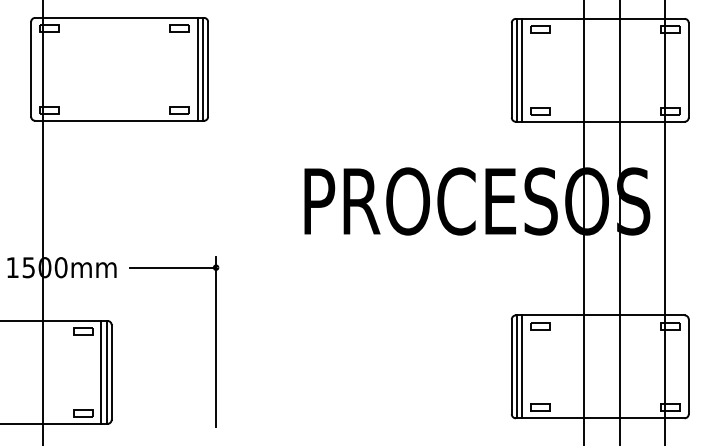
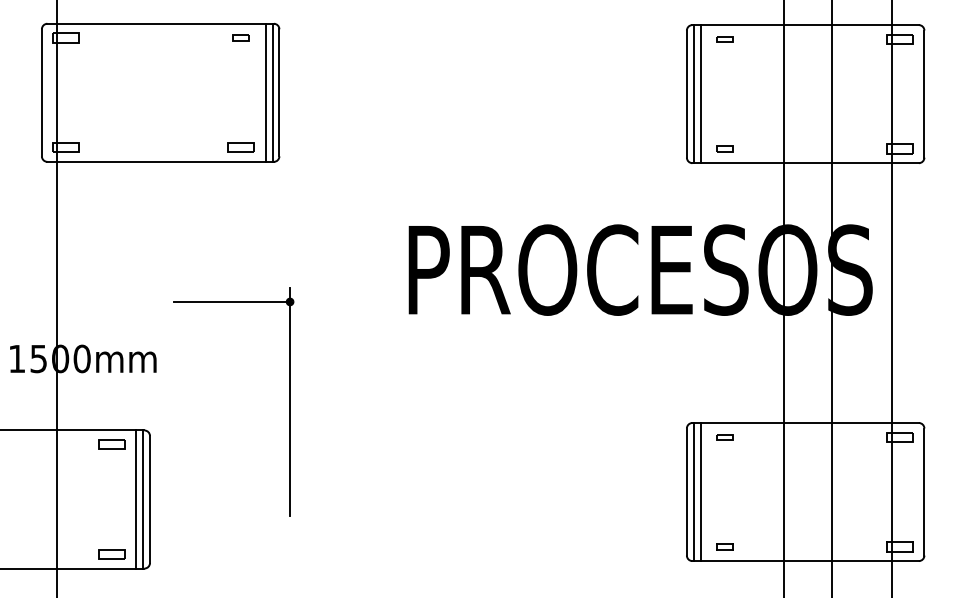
part: (179, 28) -> (240, 37), size x0.6
part: (539, 29) -> (724, 39), size x0.6
part: (539, 110) -> (724, 148), size x0.6
part: (539, 326) -> (724, 437), size x0.6
part: (215, 341) -> (289, 401), moved
part: (539, 407) -> (724, 546), size x0.6

